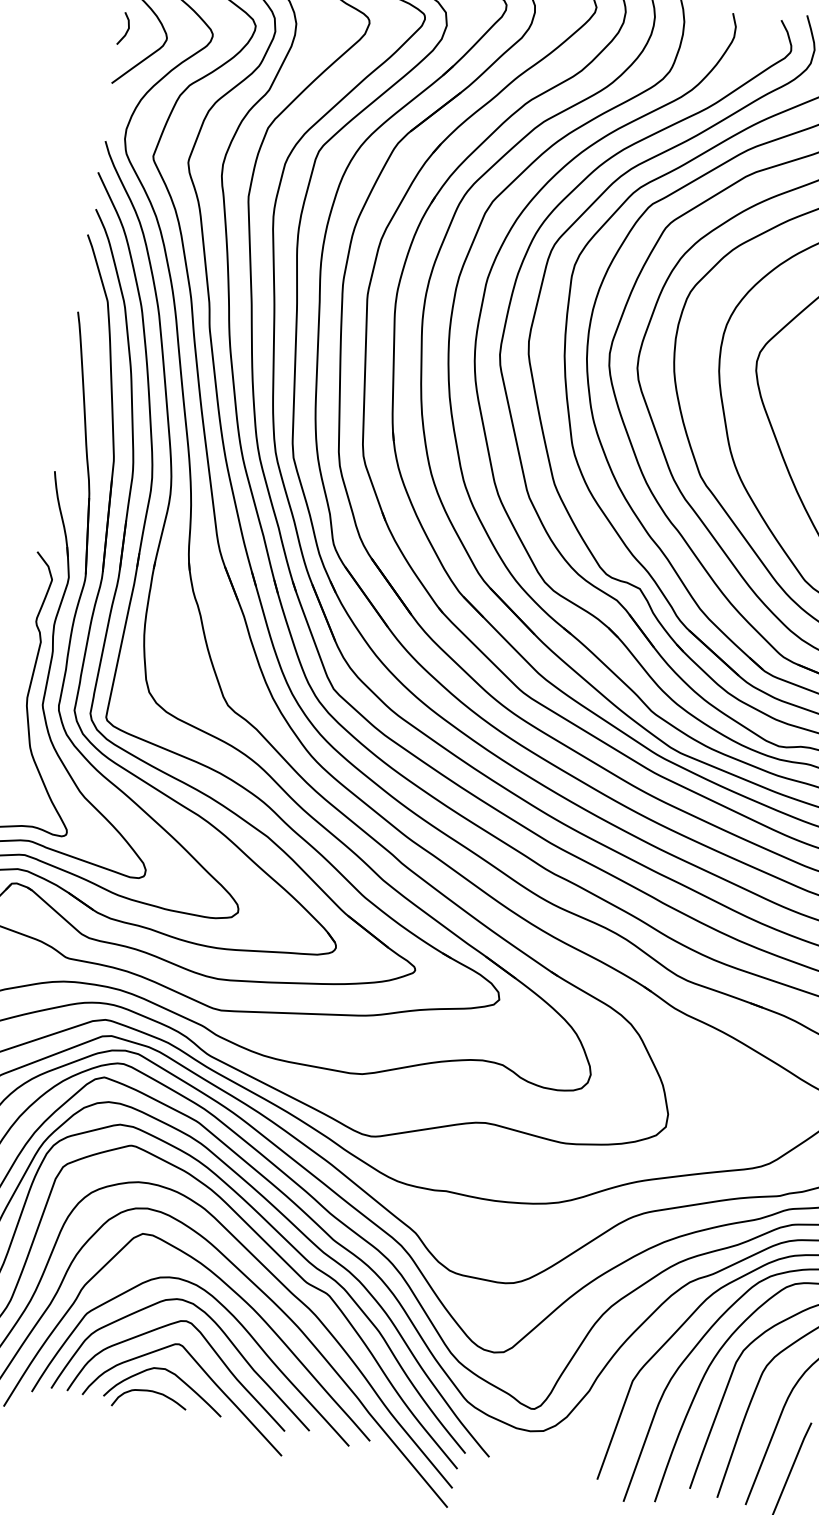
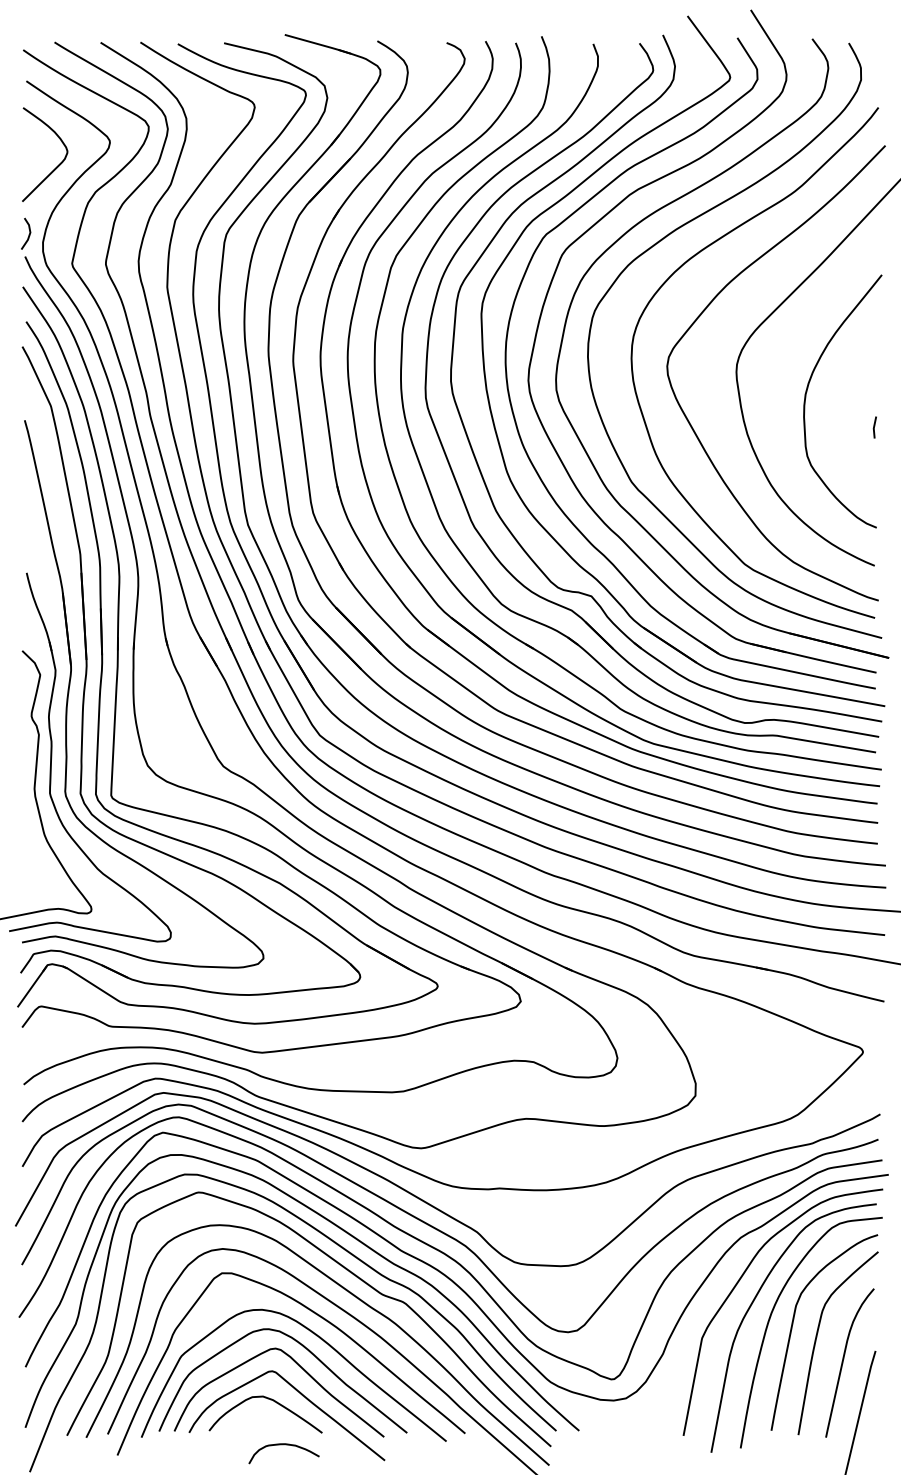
line: (126, 29) -> (28, 234), moved
curve: (150, 1392) -> (283, 1445), moved

